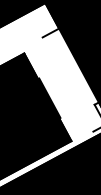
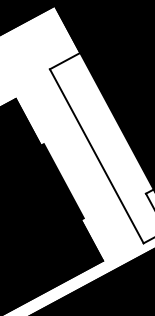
line: (67, 84) -> (95, 156), added

